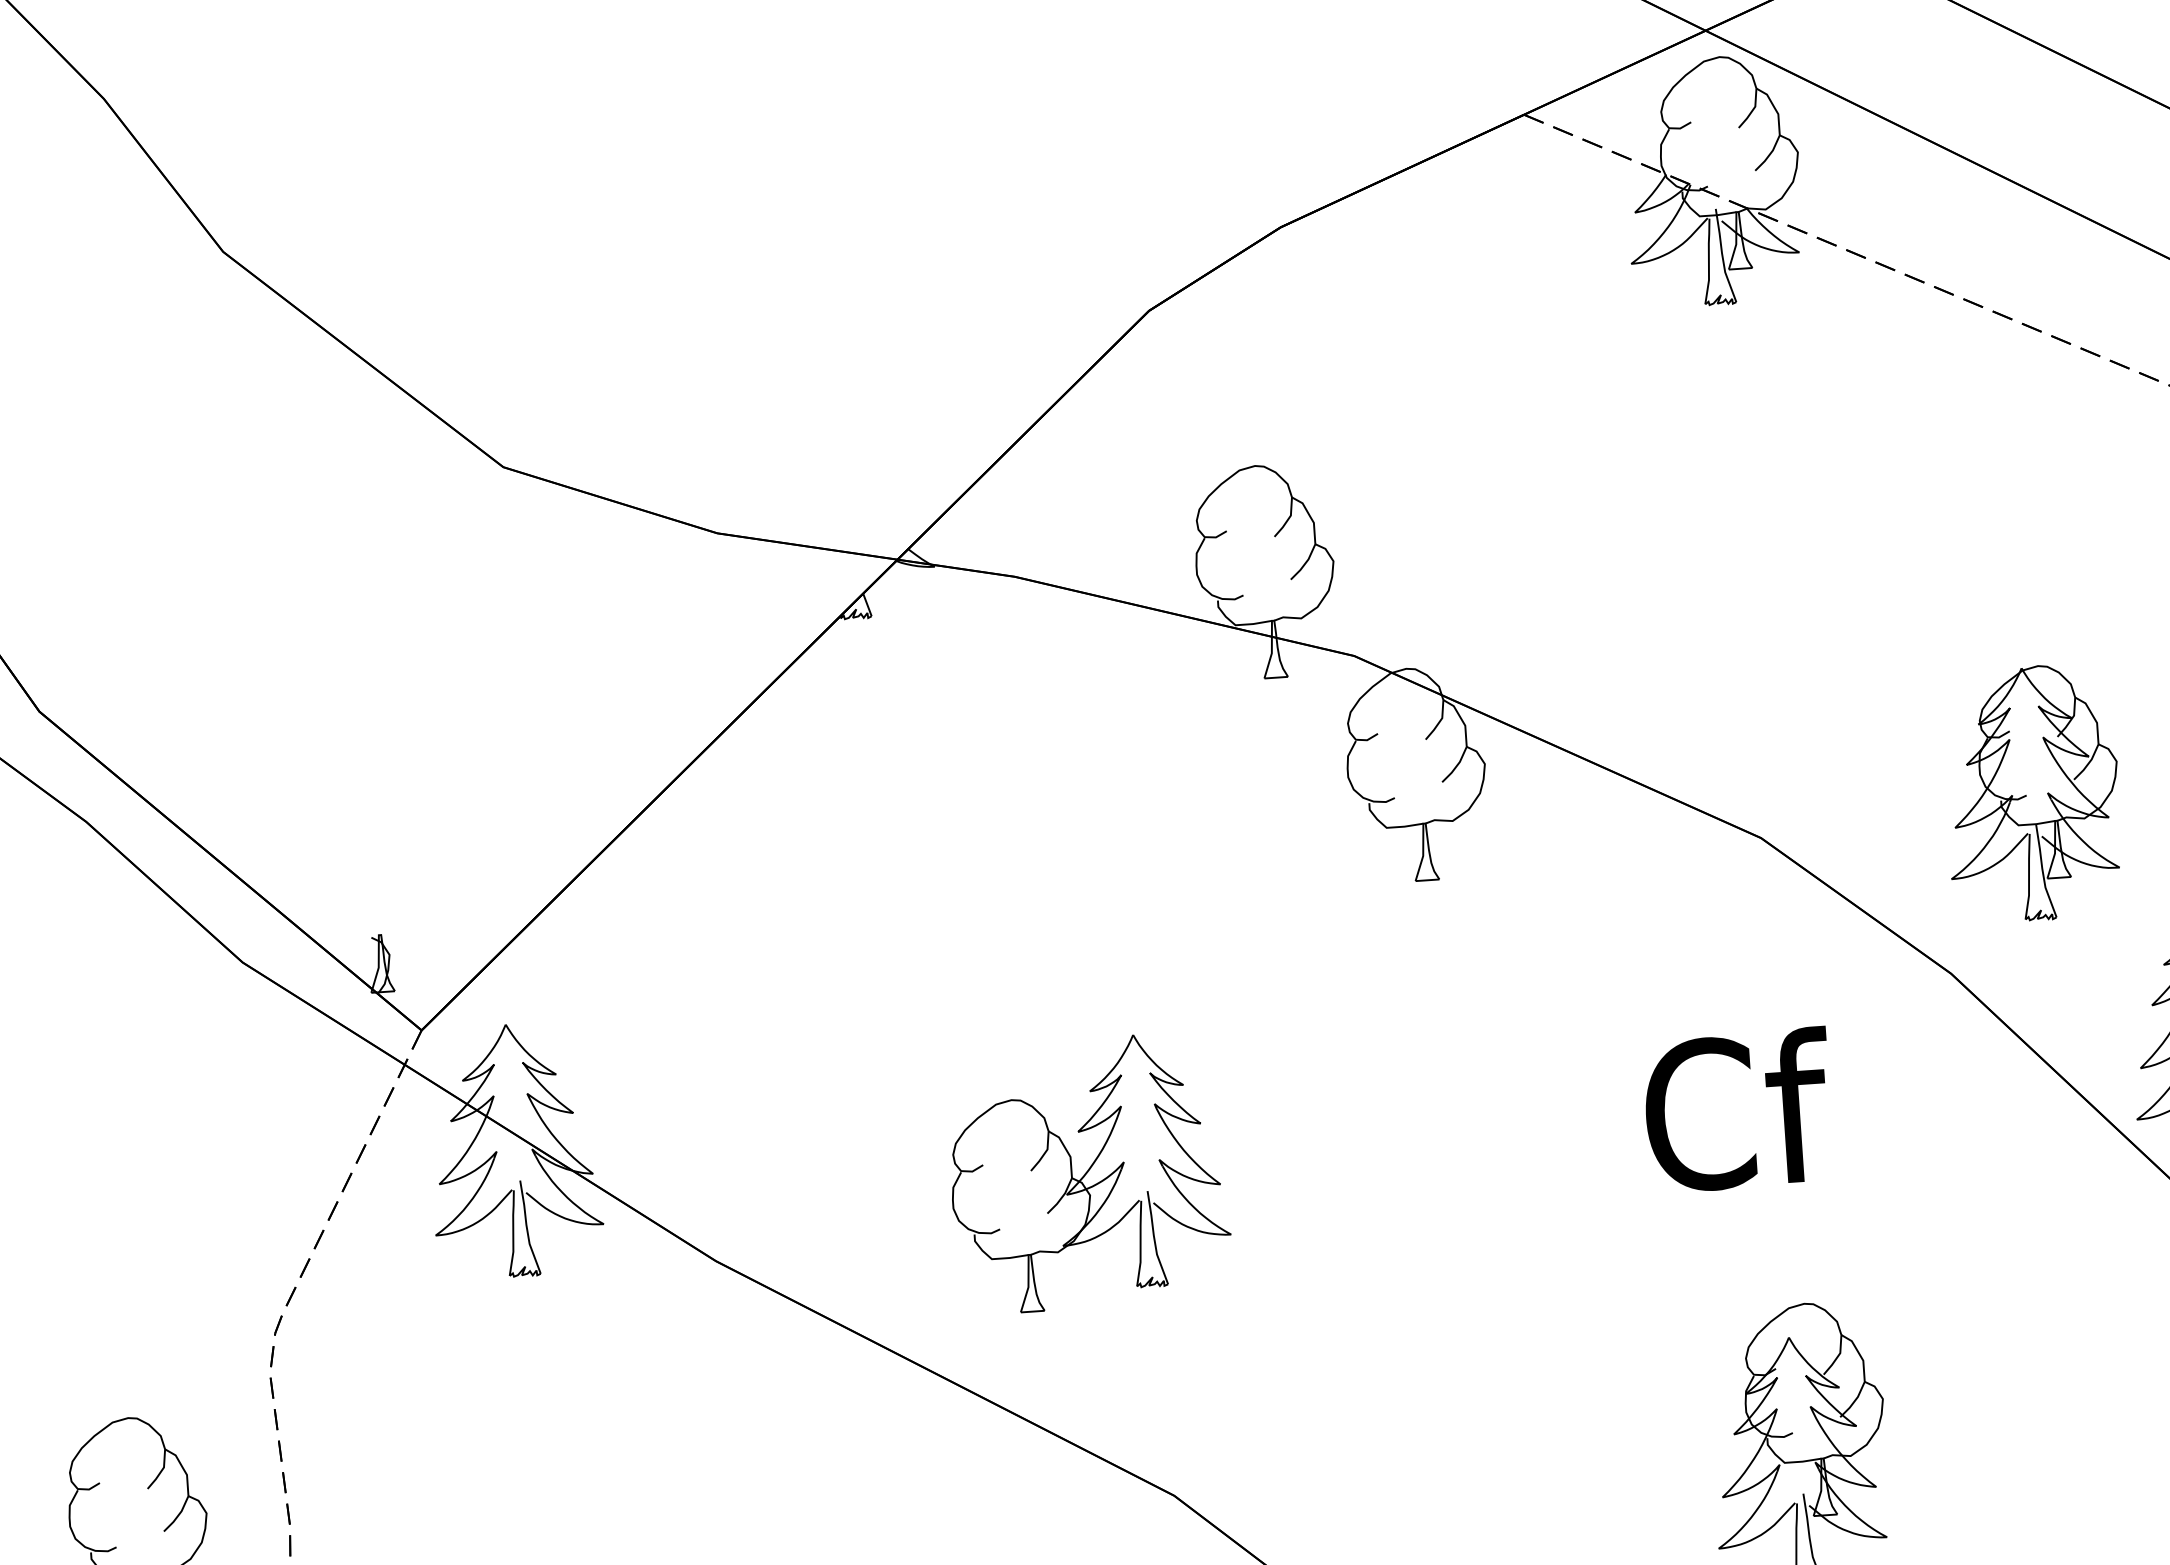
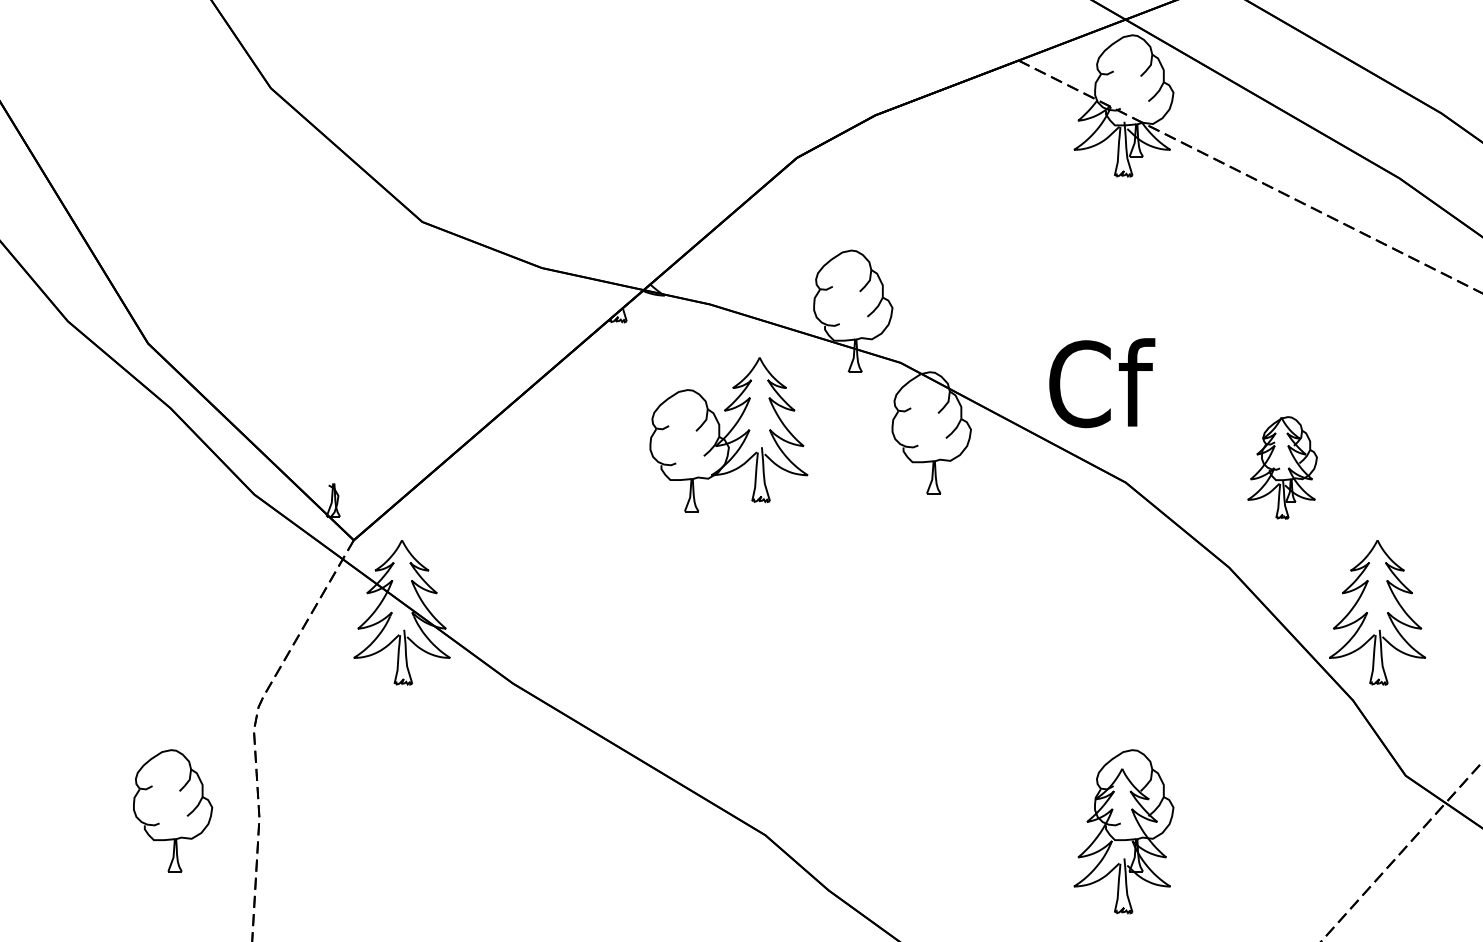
part: (2032, 793) -> (1282, 467), size x0.7
text: (1738, 1110) -> (1102, 383), moved
part: (1087, 1172) -> (728, 434), moved

